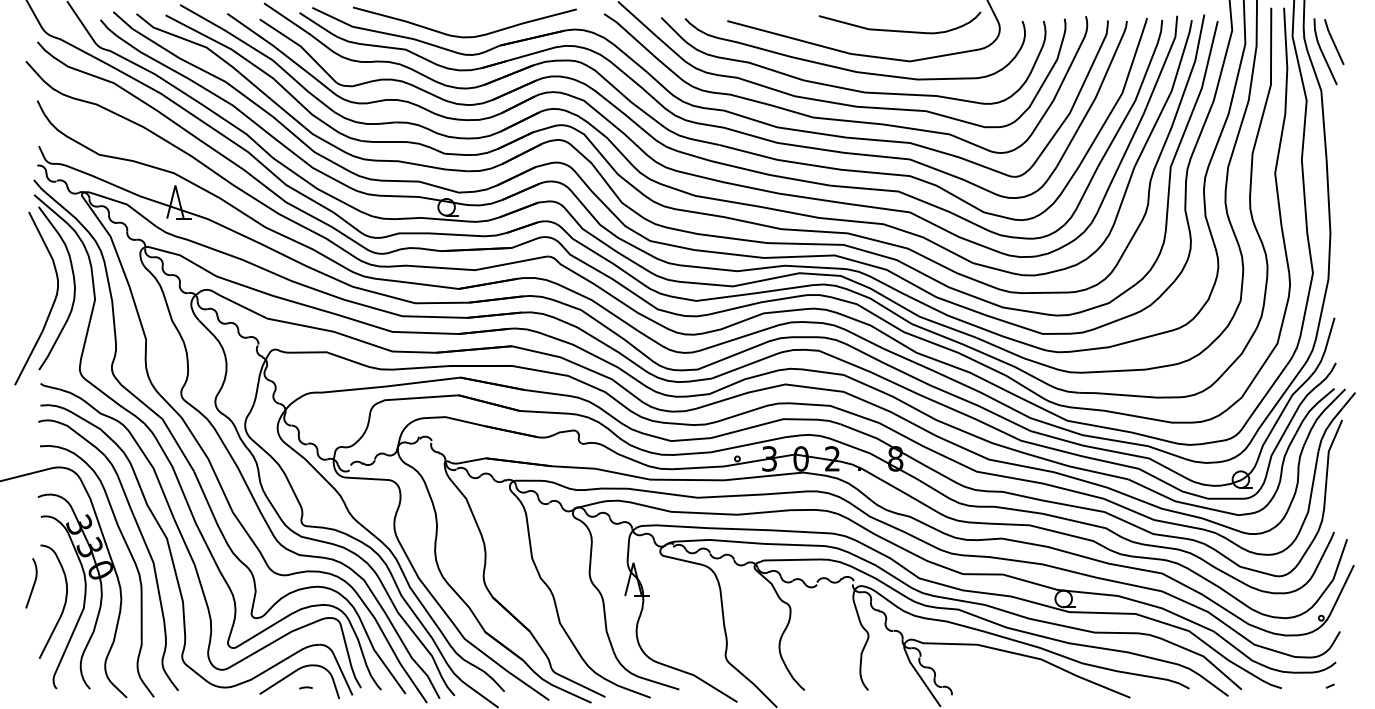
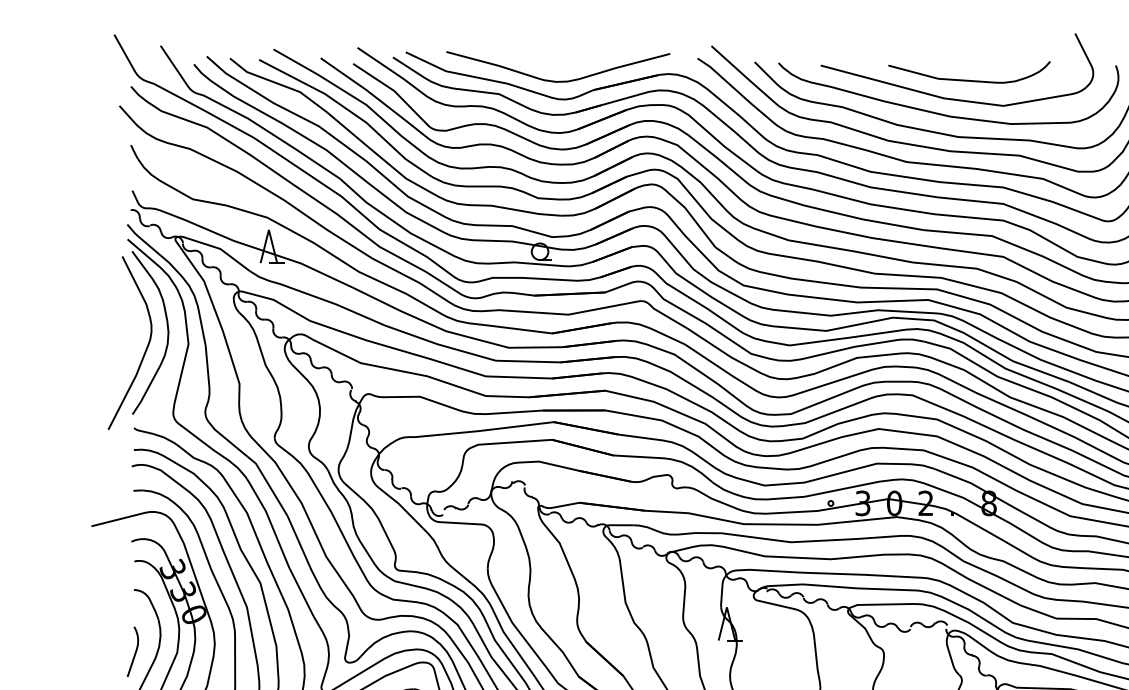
curve: (899, 30) -> (968, 80), moved
curve: (33, 583) -> (134, 652), moved

